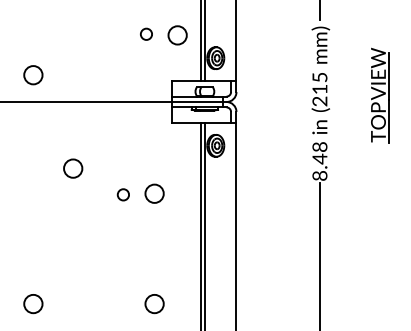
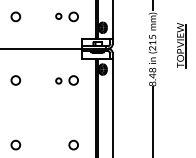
part: (162, 34) -> (66, 16), moved
circle: (32, 74) -> (15, 16), moved
circle: (72, 168) -> (15, 80), moved
part: (139, 193) -> (66, 80), moved

